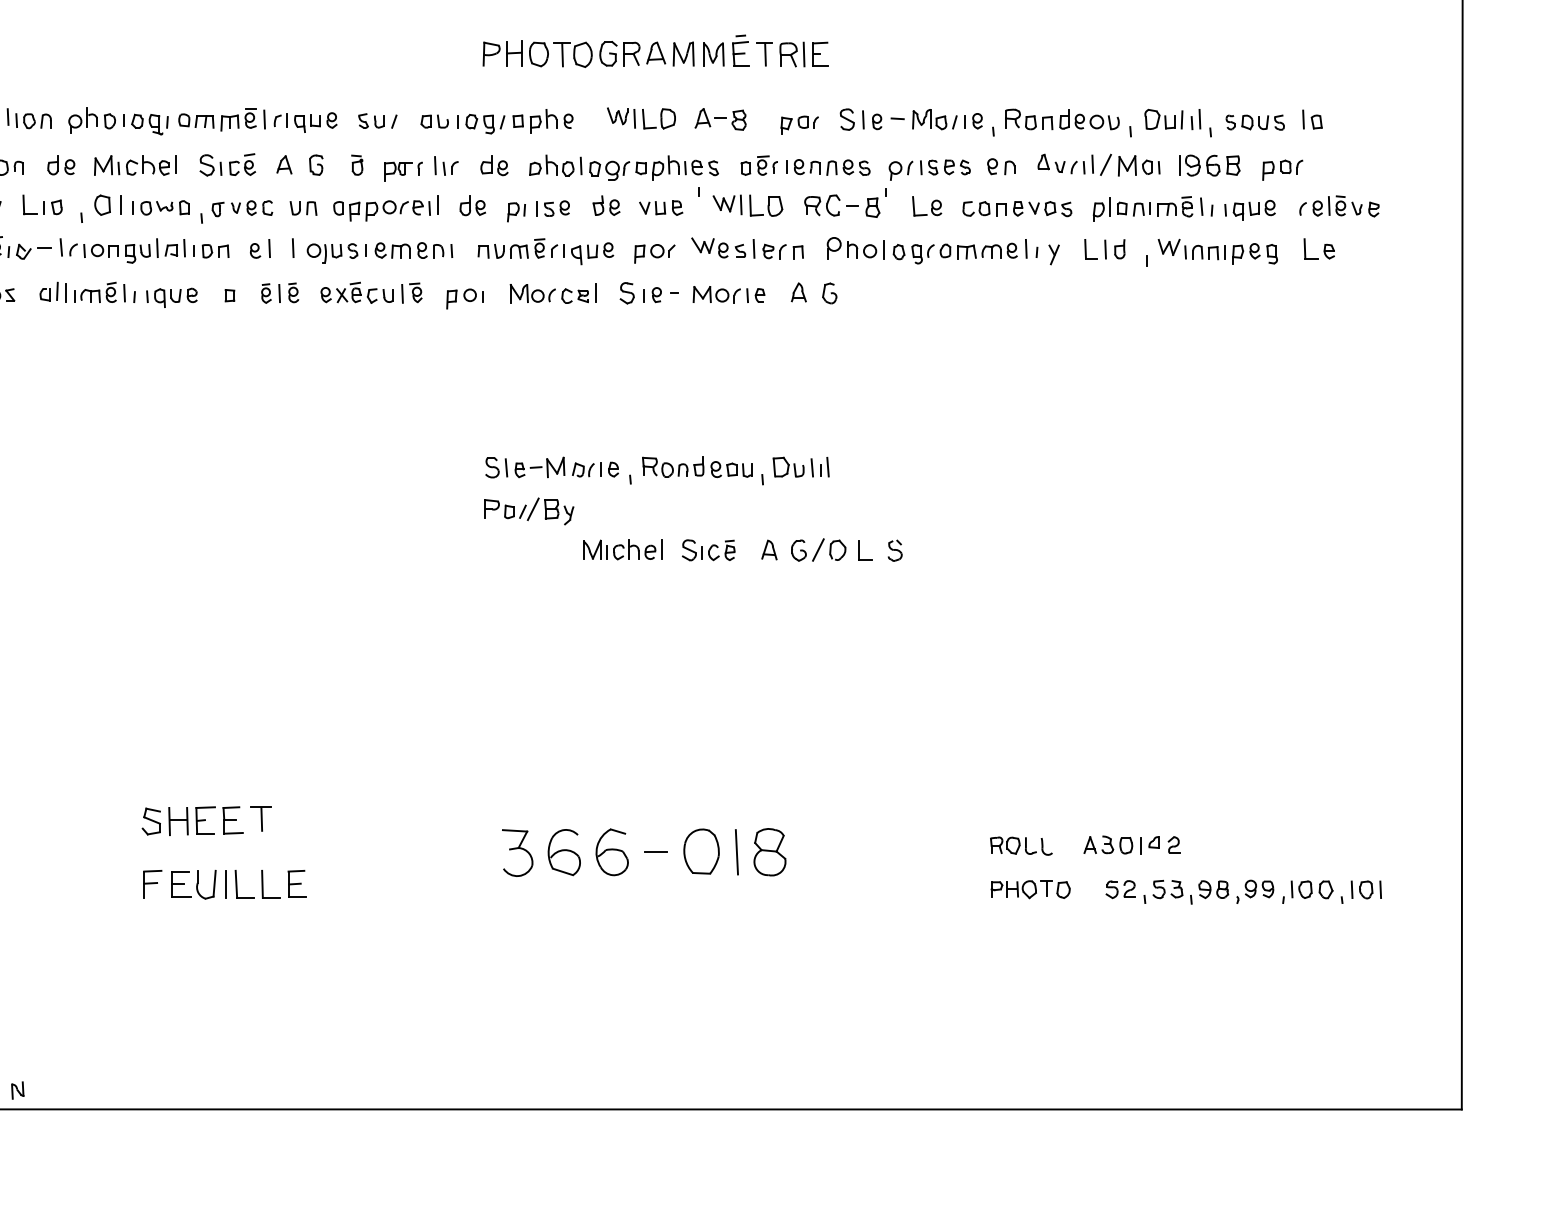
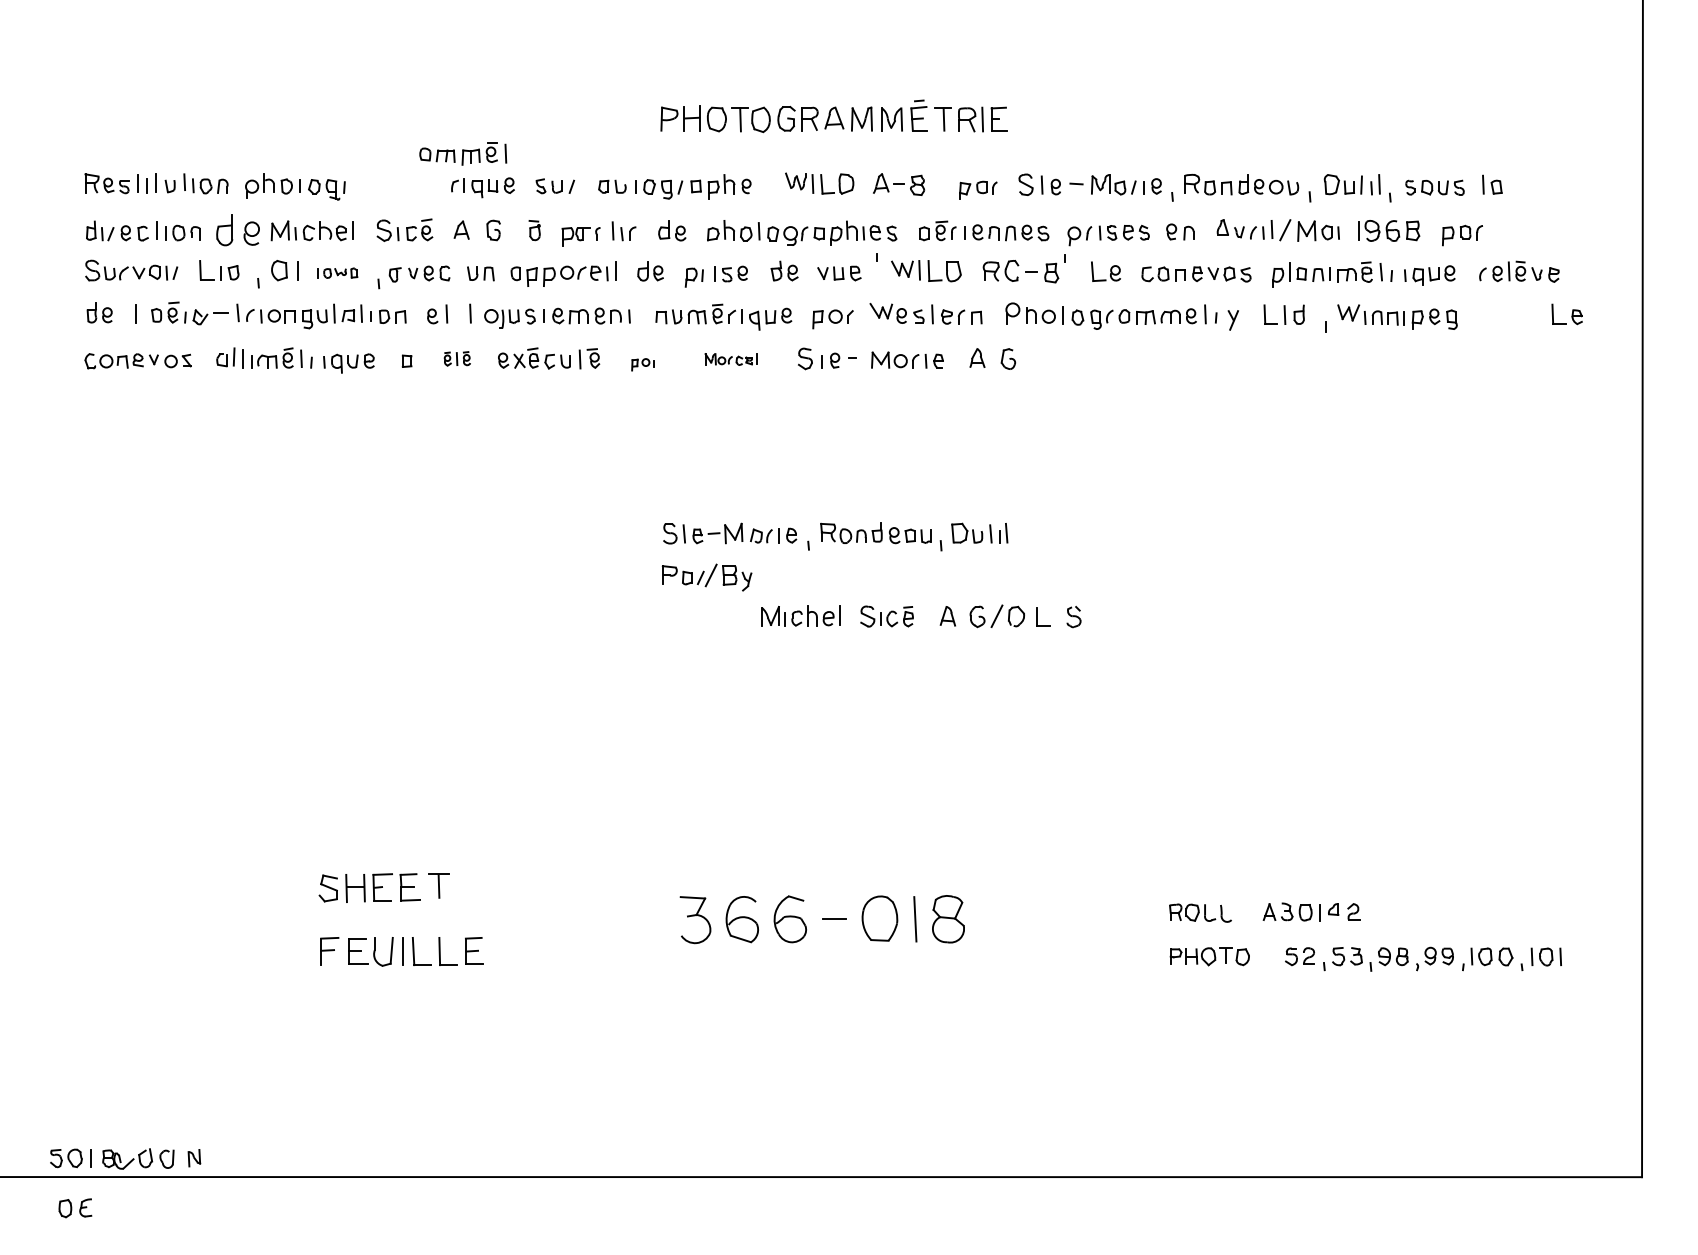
part: (222, 119) -> (463, 153), moved
part: (60, 165) -> (237, 230), size x1.6
part: (160, 207) -> (337, 272), size x0.7
part: (1318, 248) -> (1566, 314), moved
part: (280, 292) -> (457, 358), size x0.7
part: (552, 293) -> (730, 359), size x0.6
part: (464, 298) -> (642, 364), size x0.6

